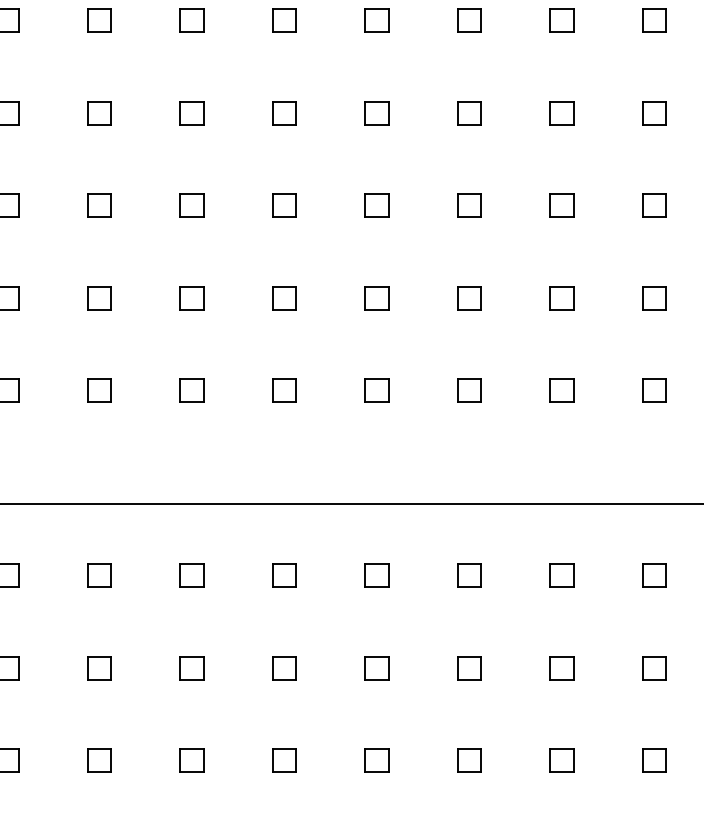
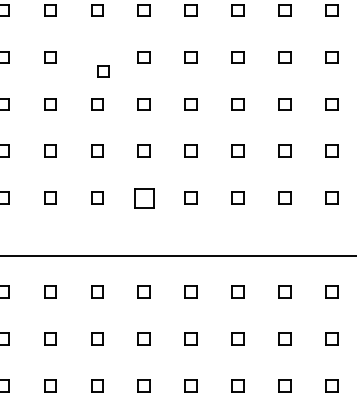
part: (192, 113) -> (103, 71), moved
part: (282, 389) -> (143, 197), size x1.6

